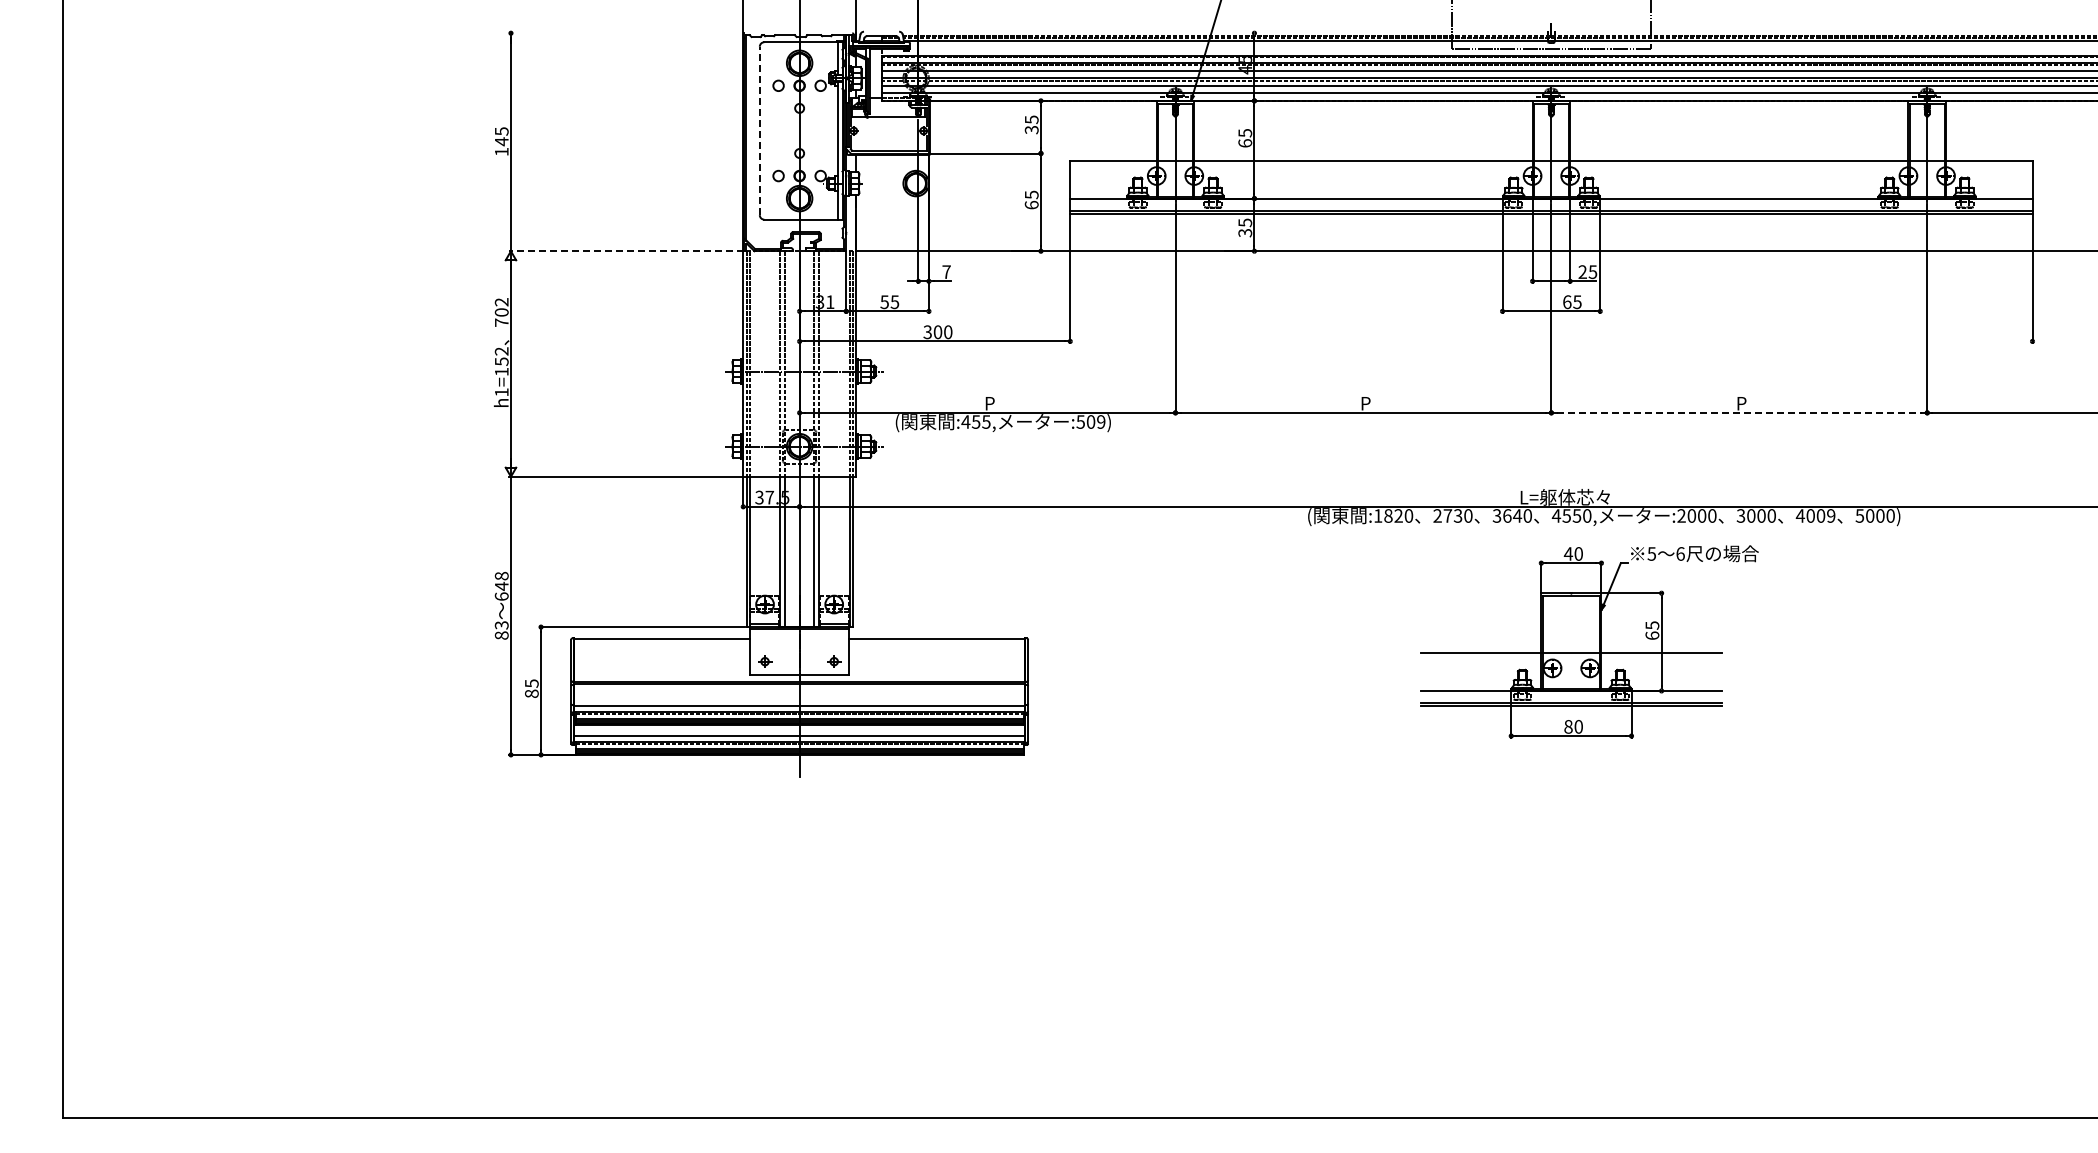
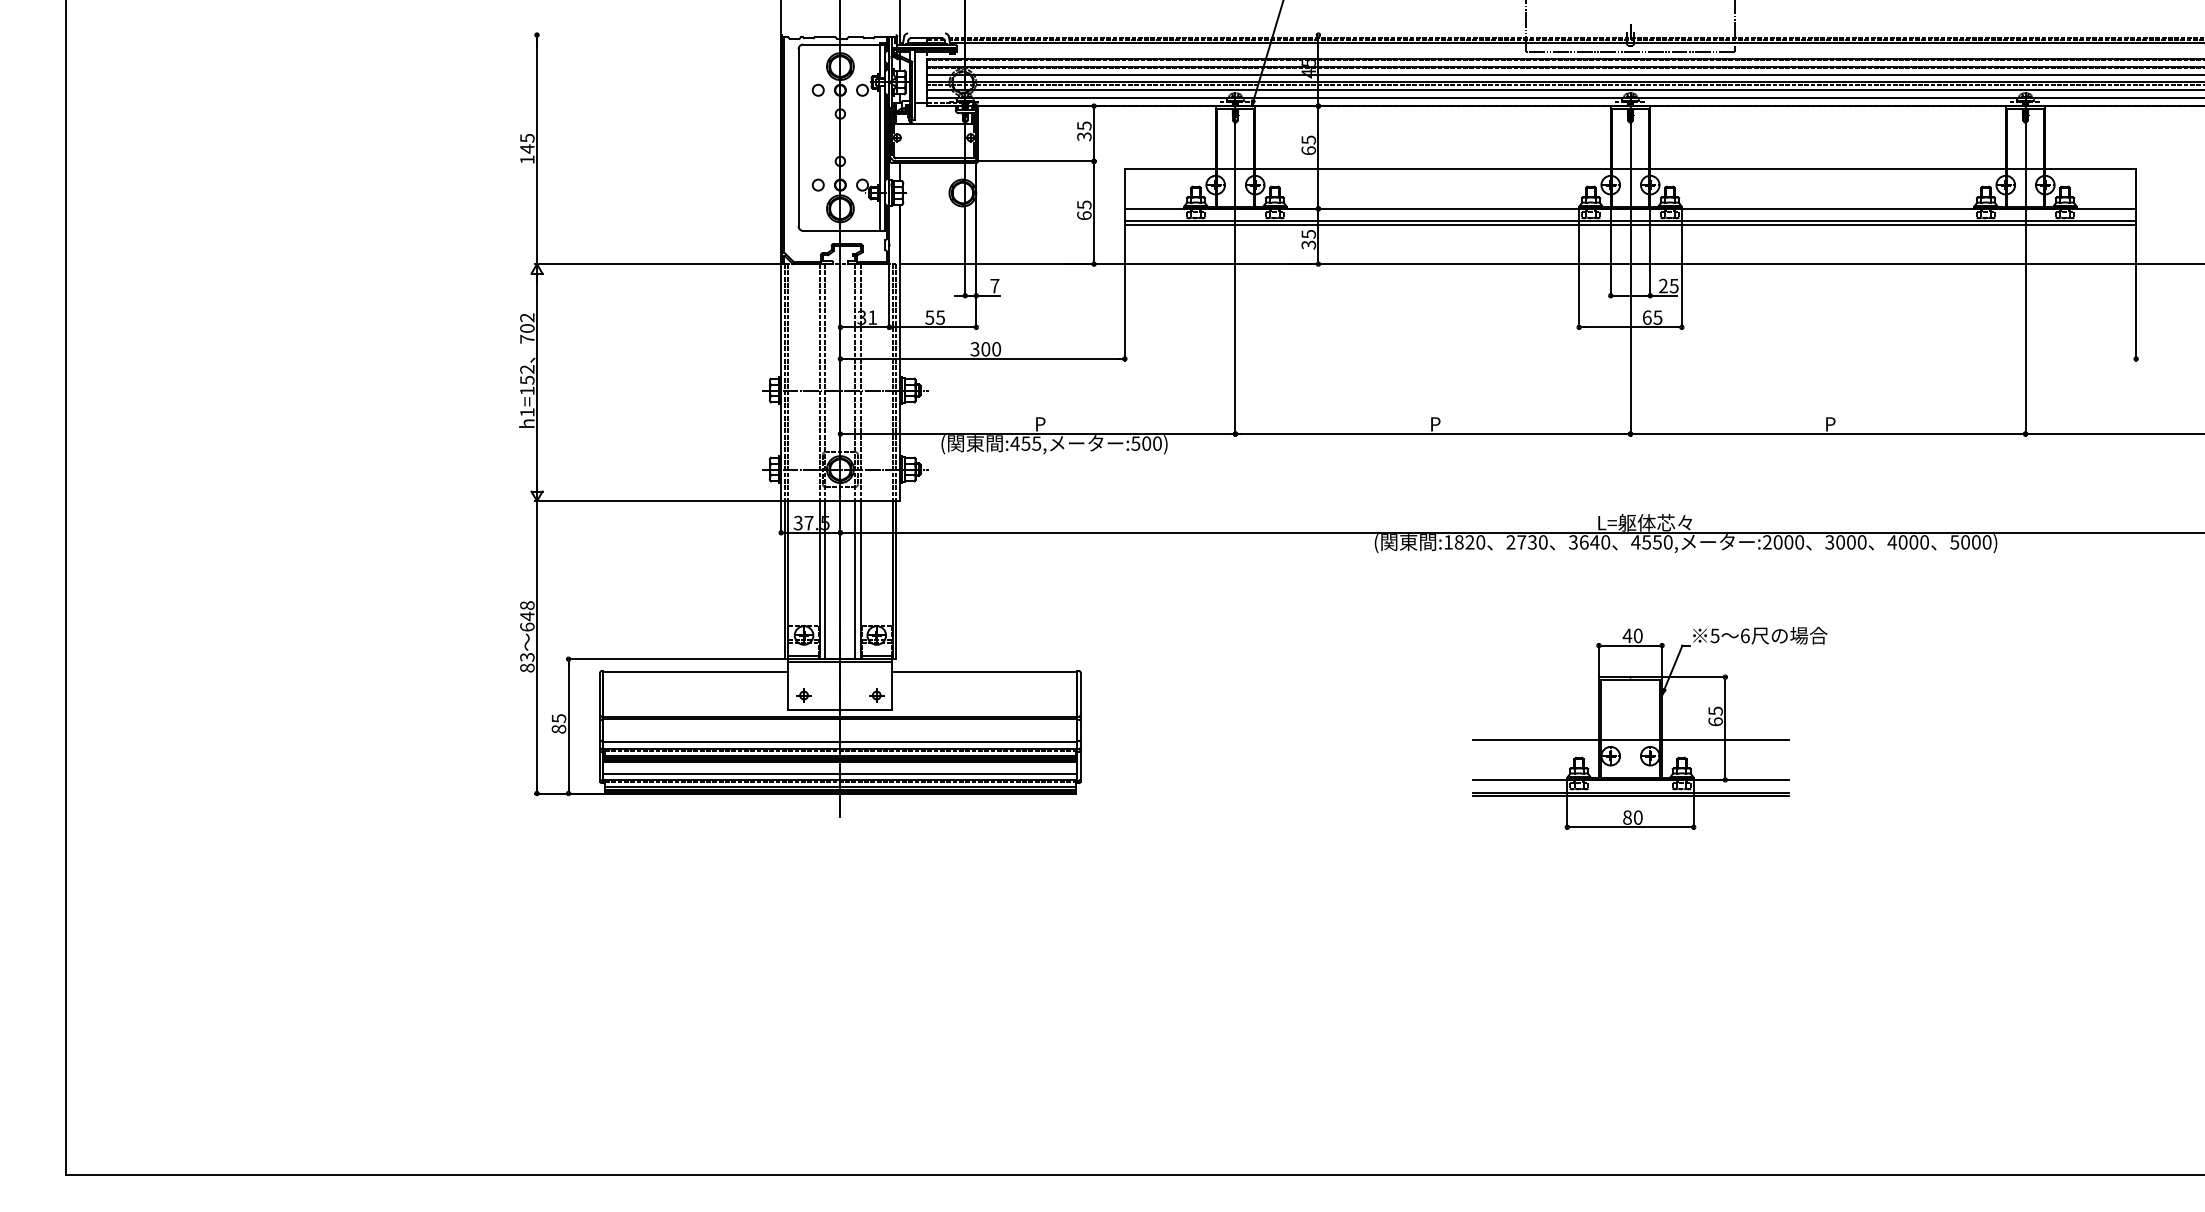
line: (759, 130) -> (798, 137), dashed -> solid
line: (626, 251) -> (658, 264), dashed -> solid
line: (1739, 412) -> (1828, 433), dashed -> solid
text: (1101, 421) -> (1157, 443), :509) -> :500)
text: (1831, 515) -> (1924, 541), 4009 -> 4000
part: (1589, 641) -> (1649, 727), moved

